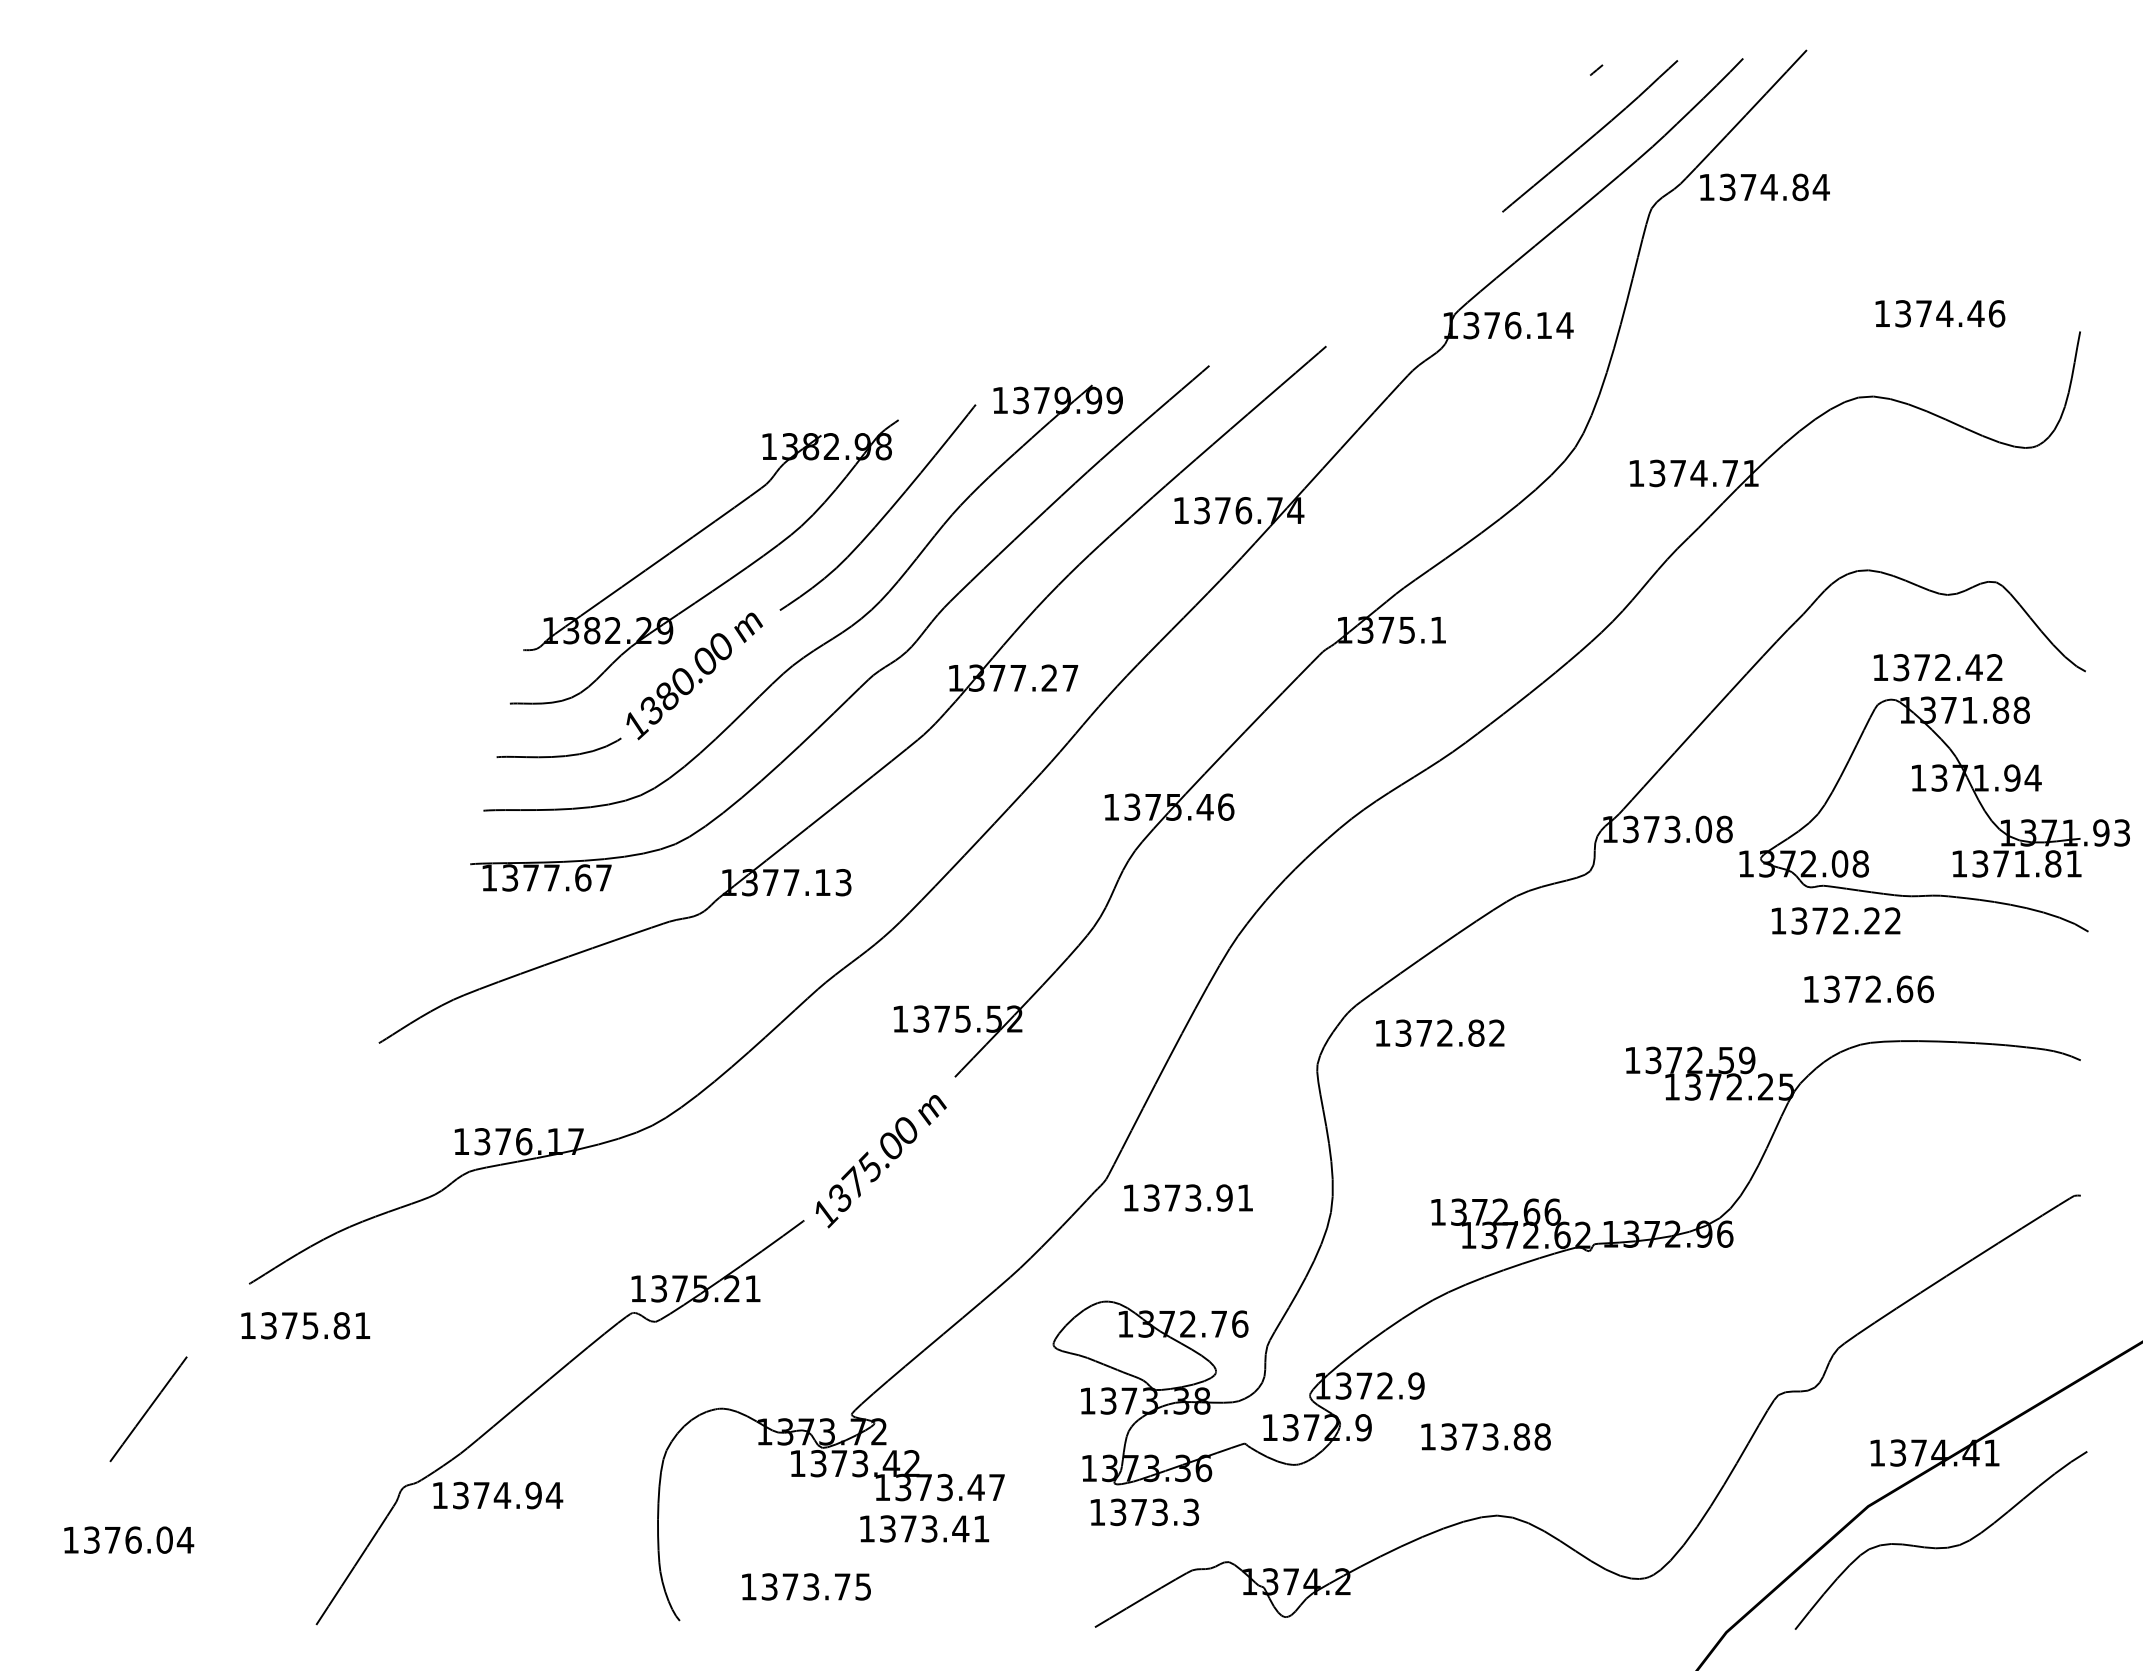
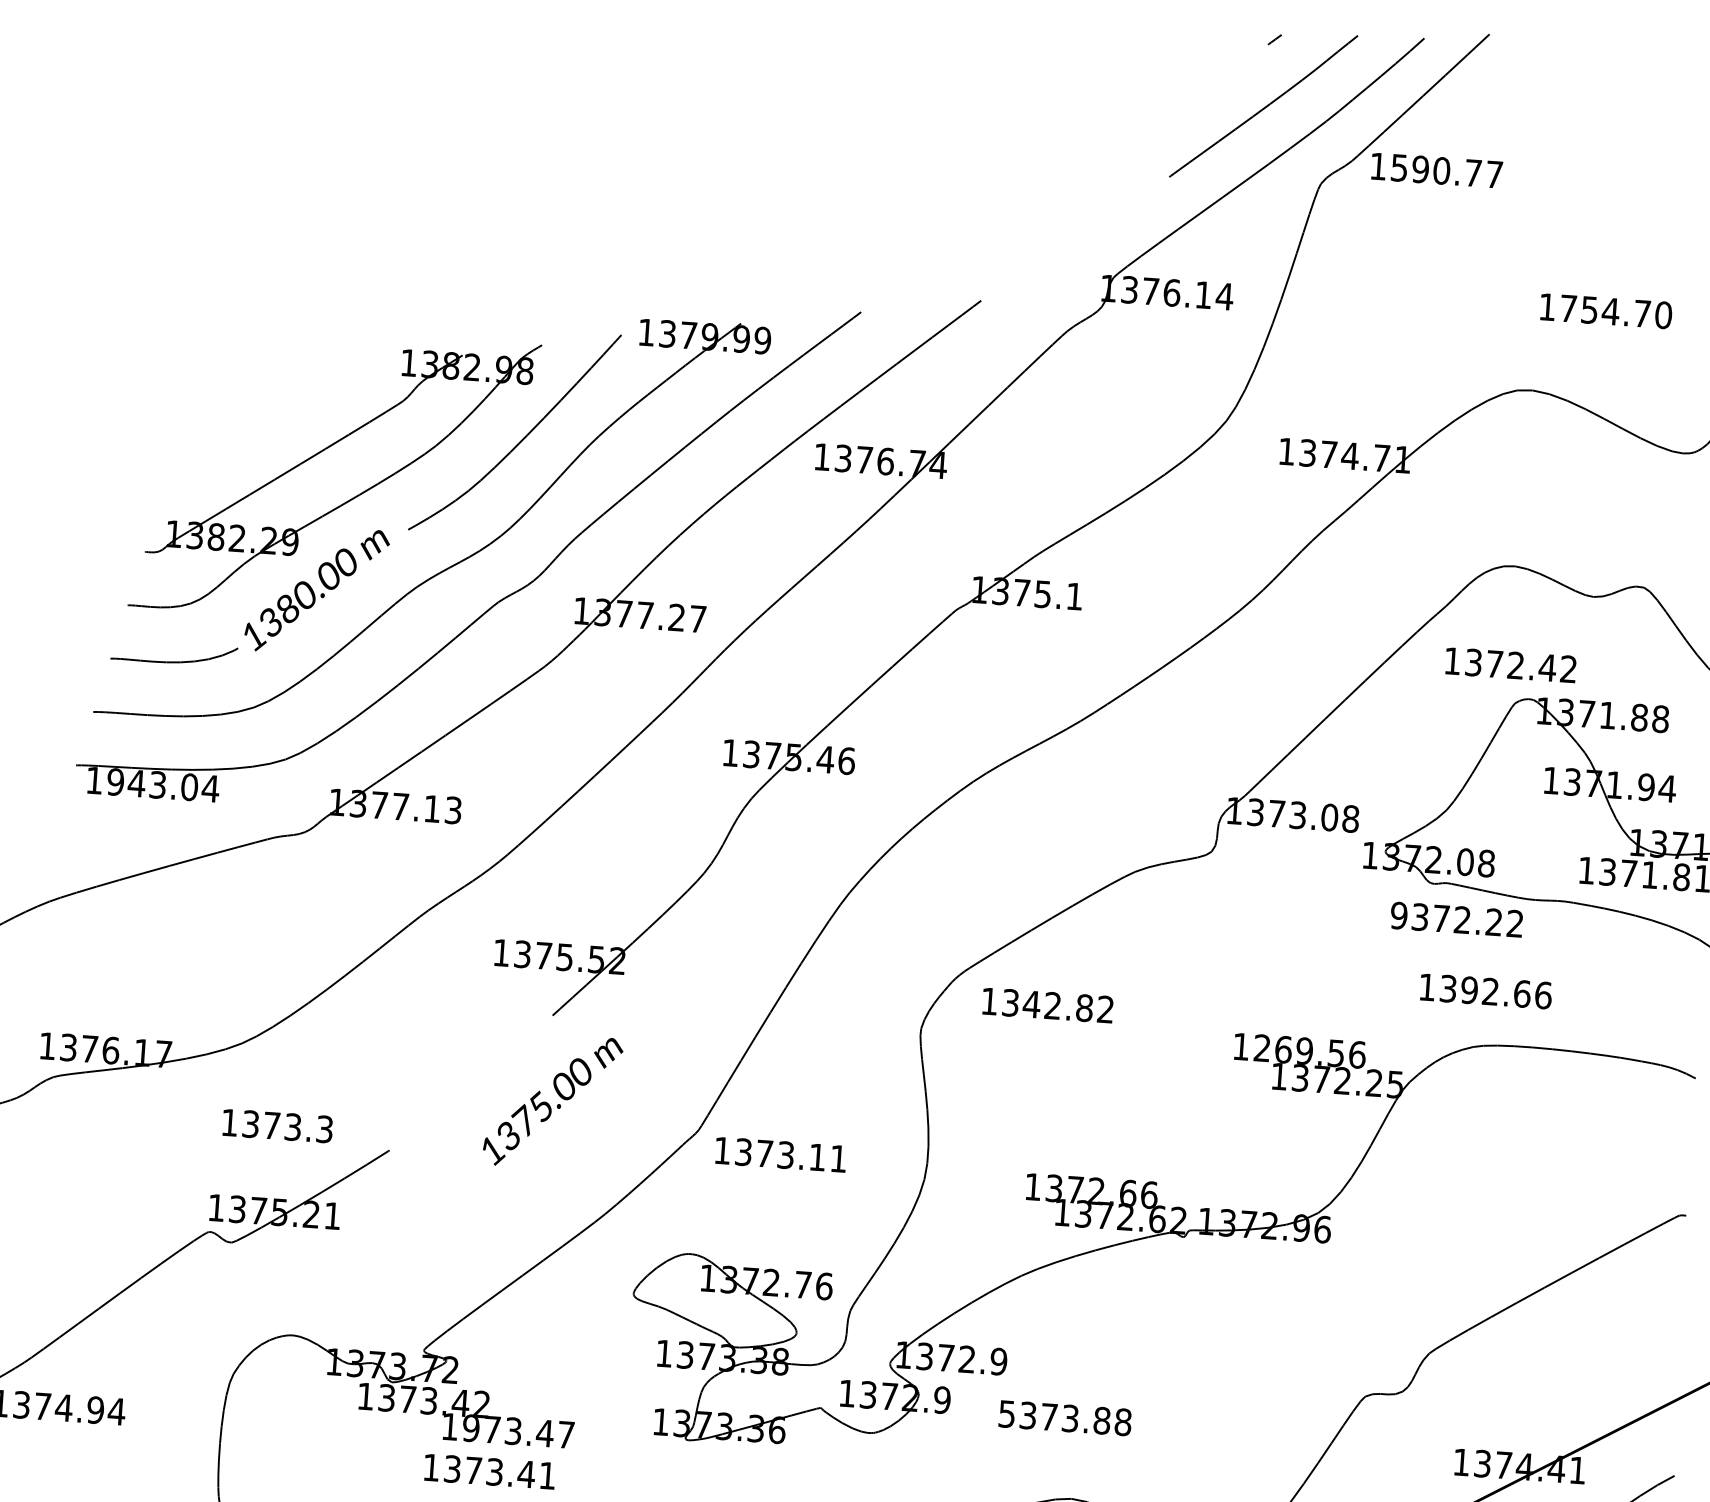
text: (1774, 187) -> (1446, 171), 1374.84 -> 1590.77
text: (1950, 313) -> (1616, 311), 1374.46 -> 1754.70
text: (1937, 667) -> (1510, 665), moved
text: (557, 877) -> (163, 784), 1377.67 -> 1943.04
text: (1778, 920) -> (1399, 915), 1372.22 -> 9372.22
text: (1852, 989) -> (1469, 990), 1372.66 -> 1392.66
text: (1423, 1033) -> (1030, 1004), 1372.82 -> 1342.82
text: (1700, 1060) -> (1310, 1051), 1372.59 -> 1269.56
text: (880, 1161) -> (552, 1101), moved
text: (1224, 1197) -> (817, 1156), 1373.91 -> 1373.11
text: (1427, 1436) -> (1006, 1413), 1373.88 -> 5373.88
text: (903, 1487) -> (471, 1428), 1373.47 -> 1973.47
text: (1144, 1512) -> (277, 1126), moved

